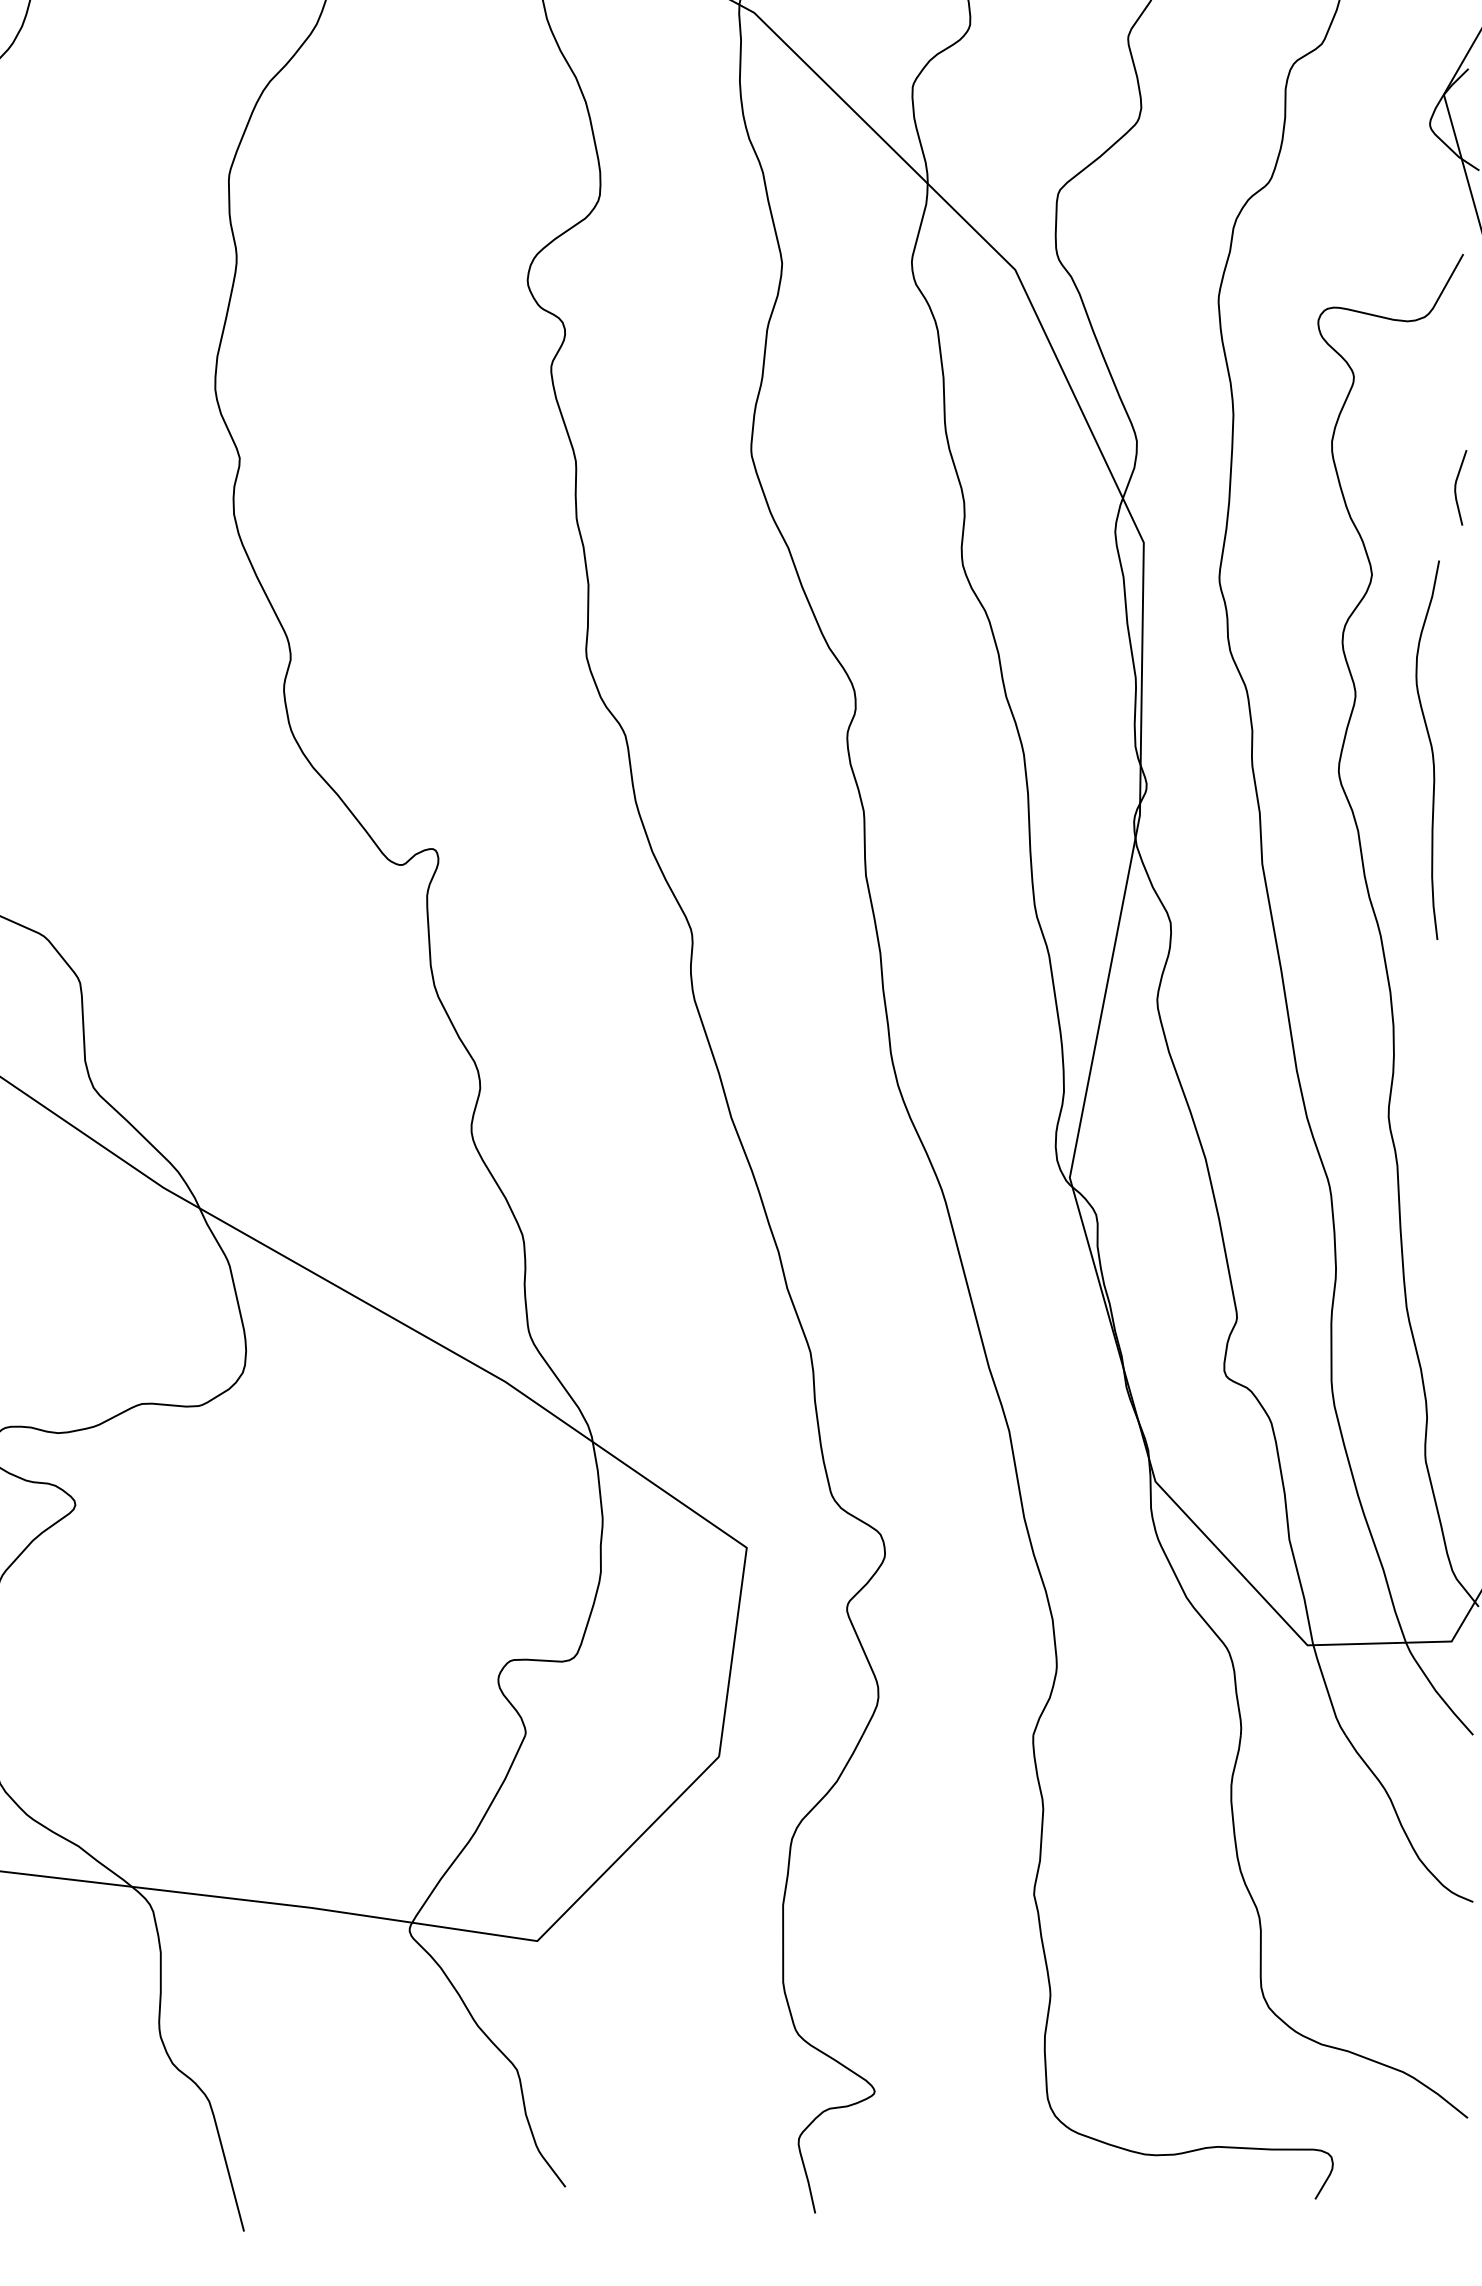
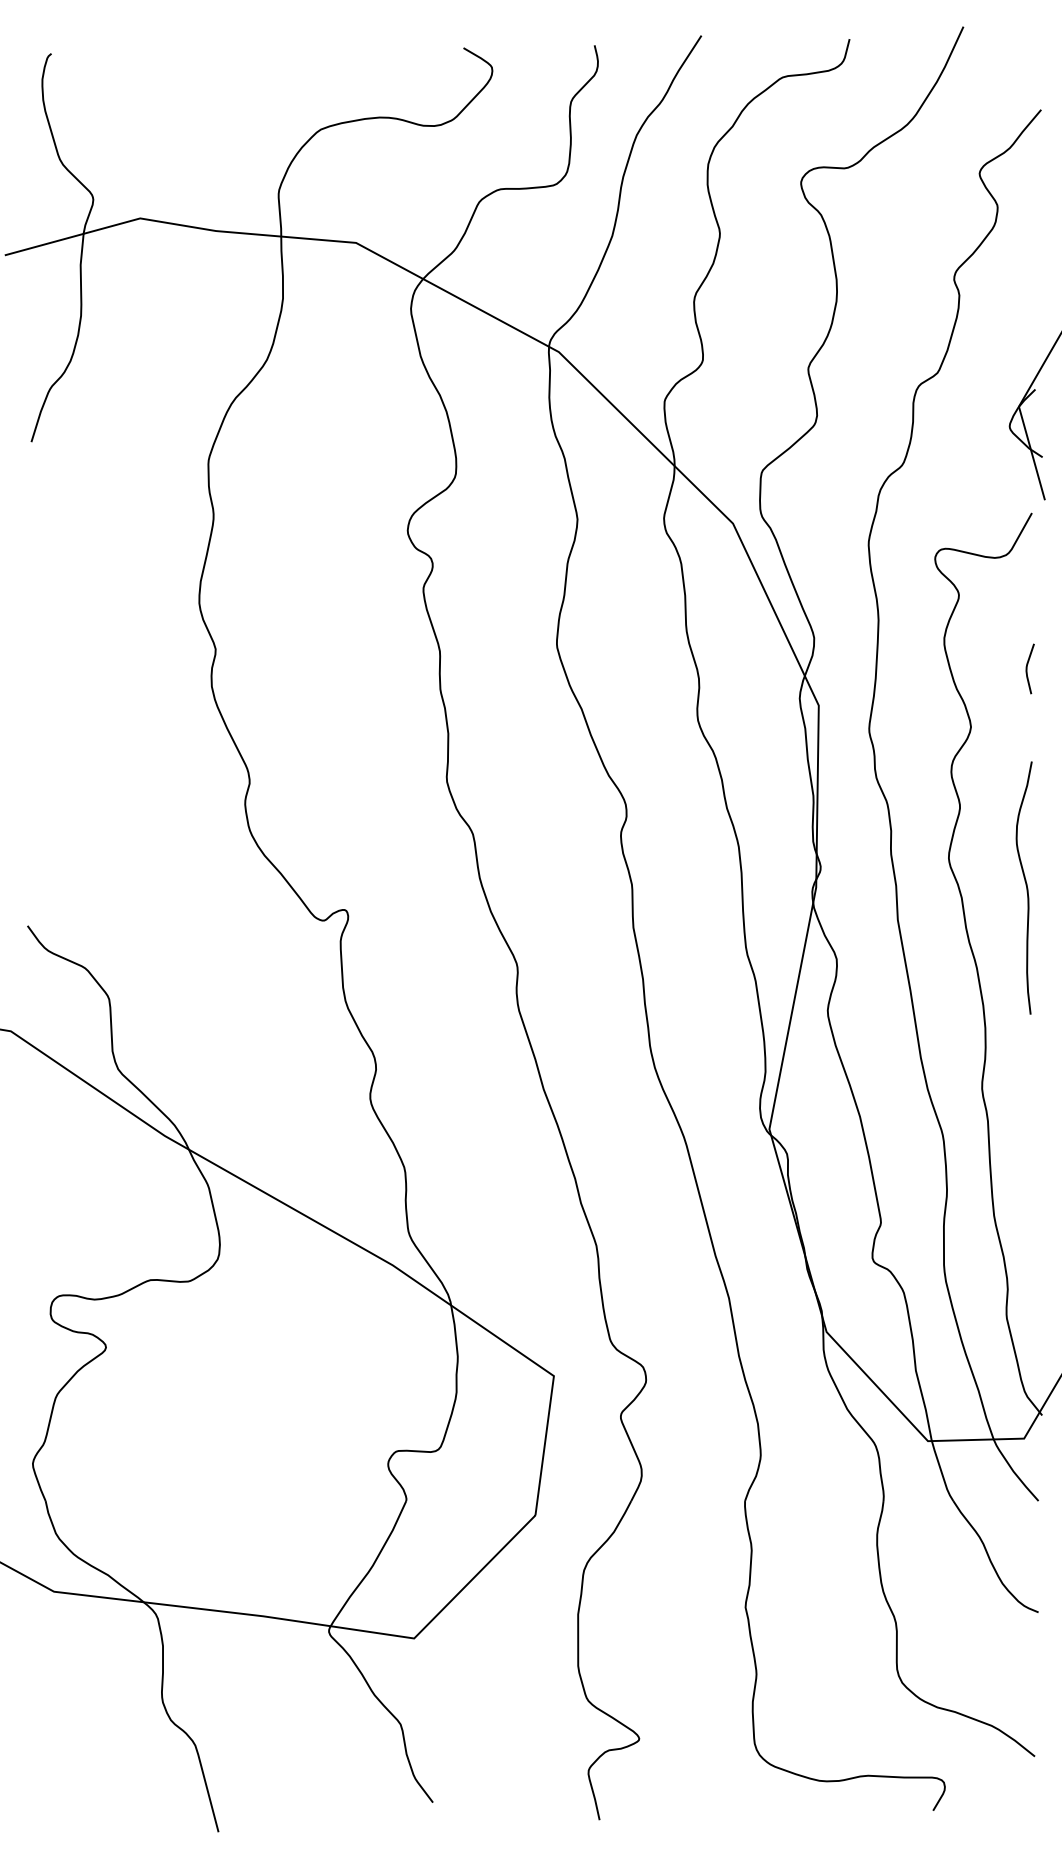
curve: (1429, 746) -> (1025, 885), moved

